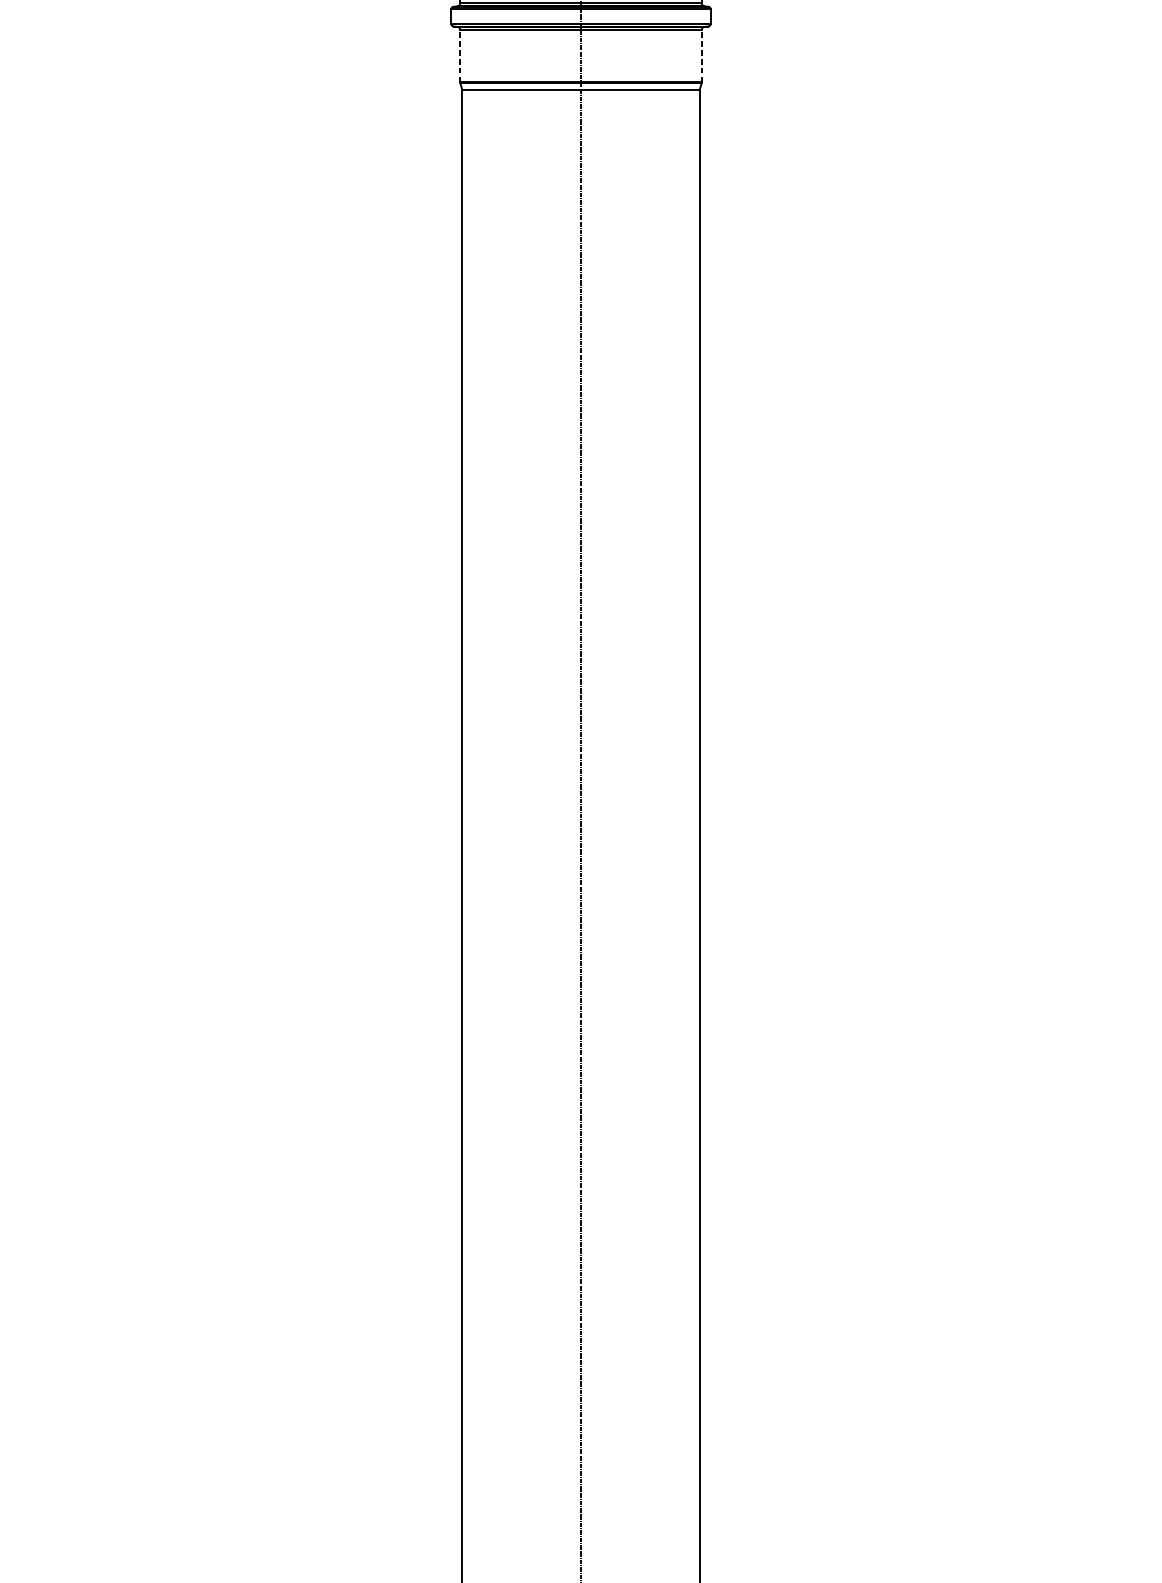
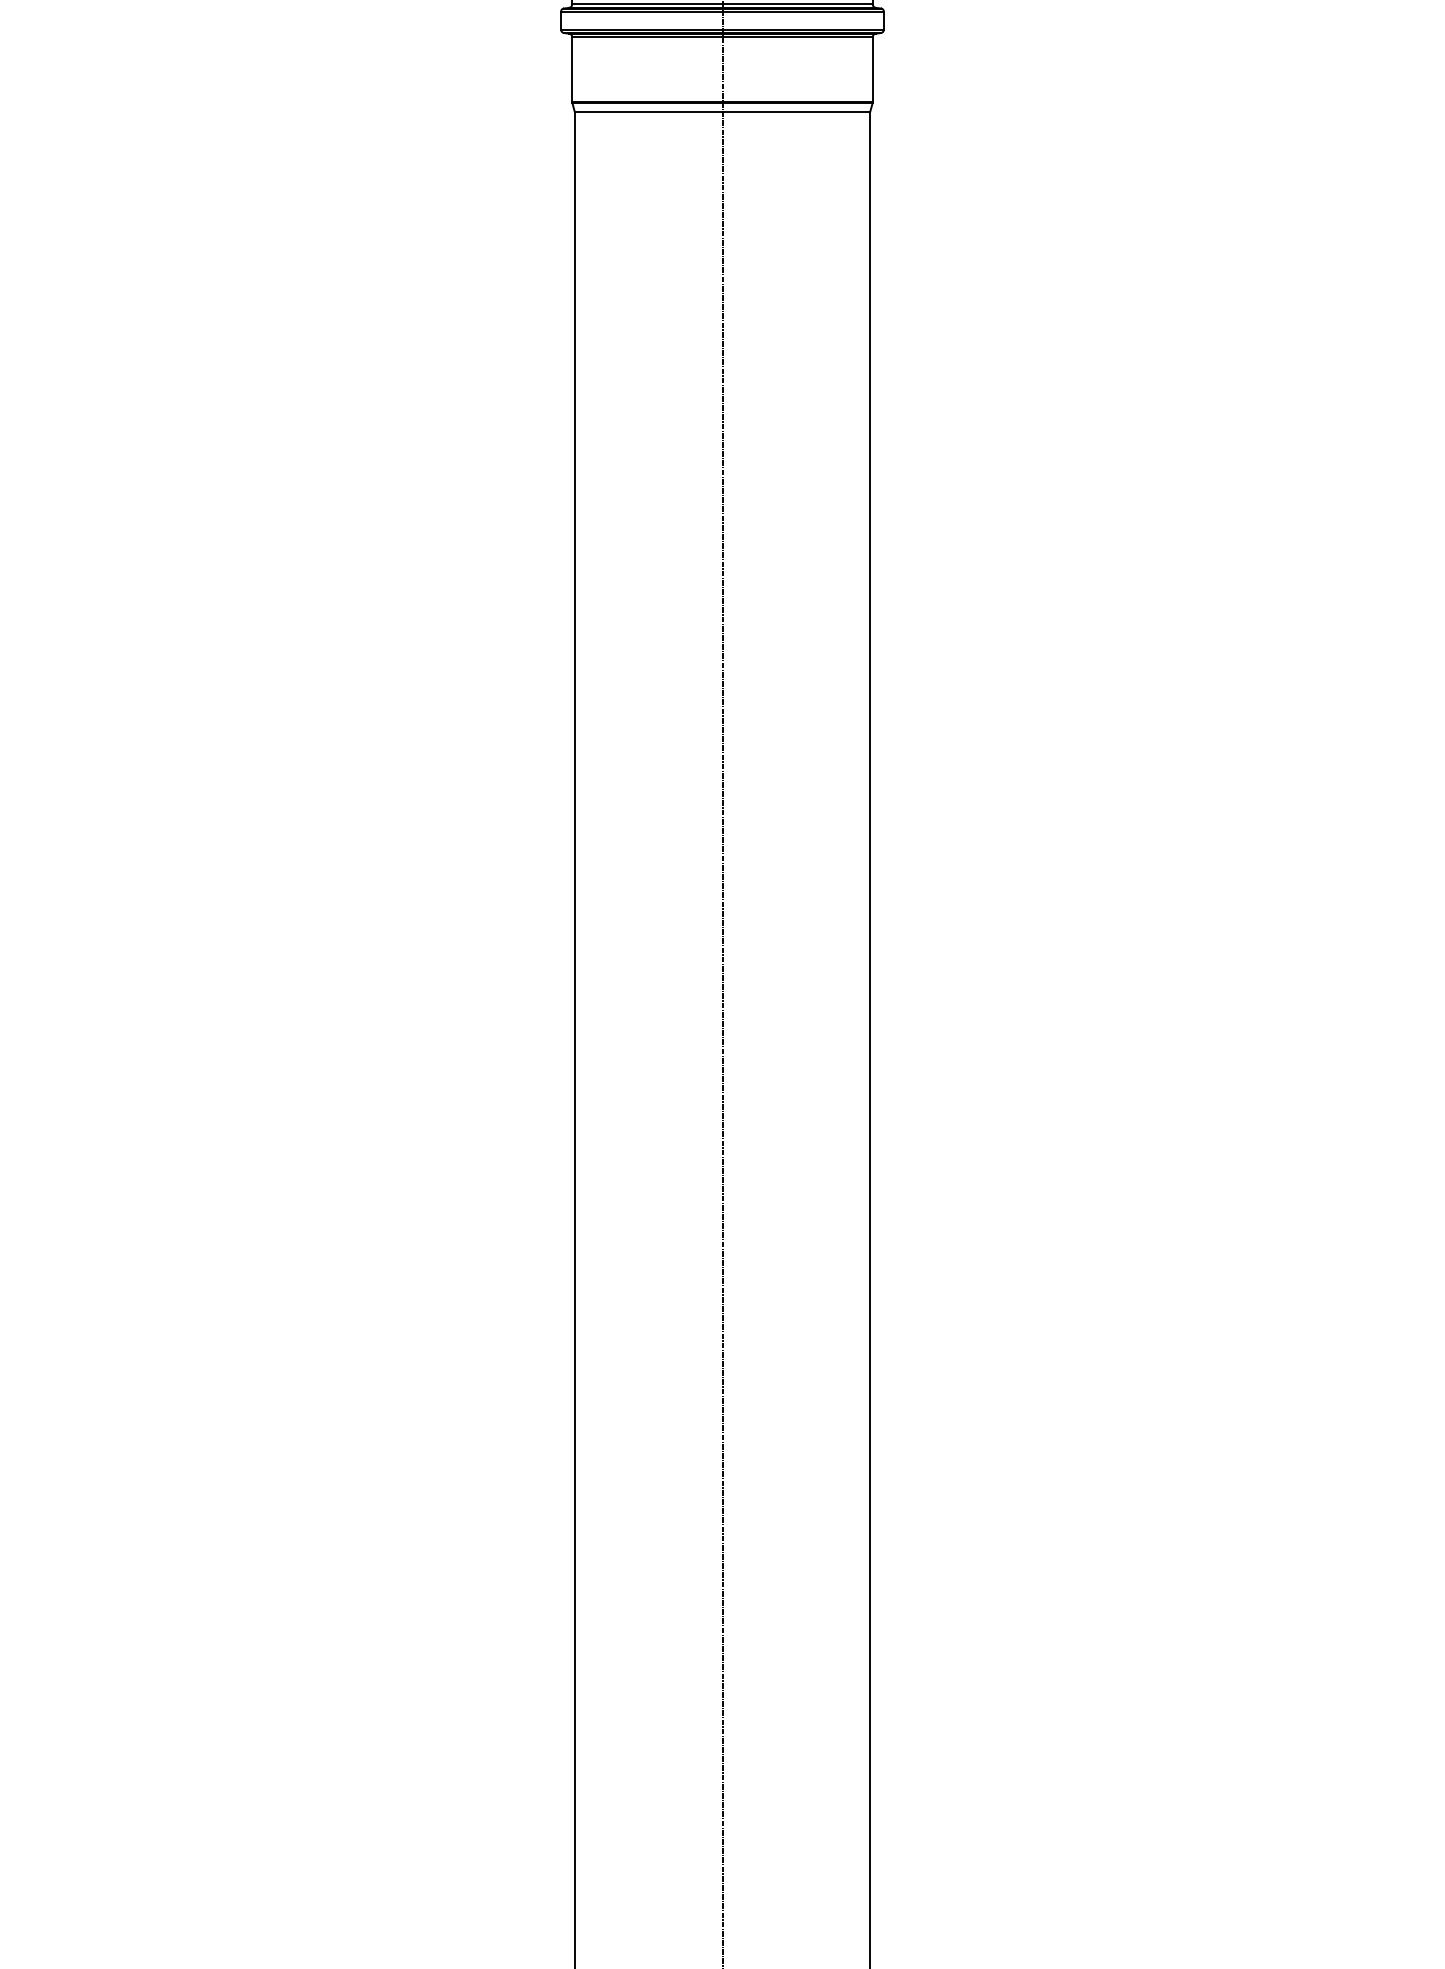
line: (460, 55) -> (572, 69), dashed -> solid
line: (701, 55) -> (872, 69), dashed -> solid

